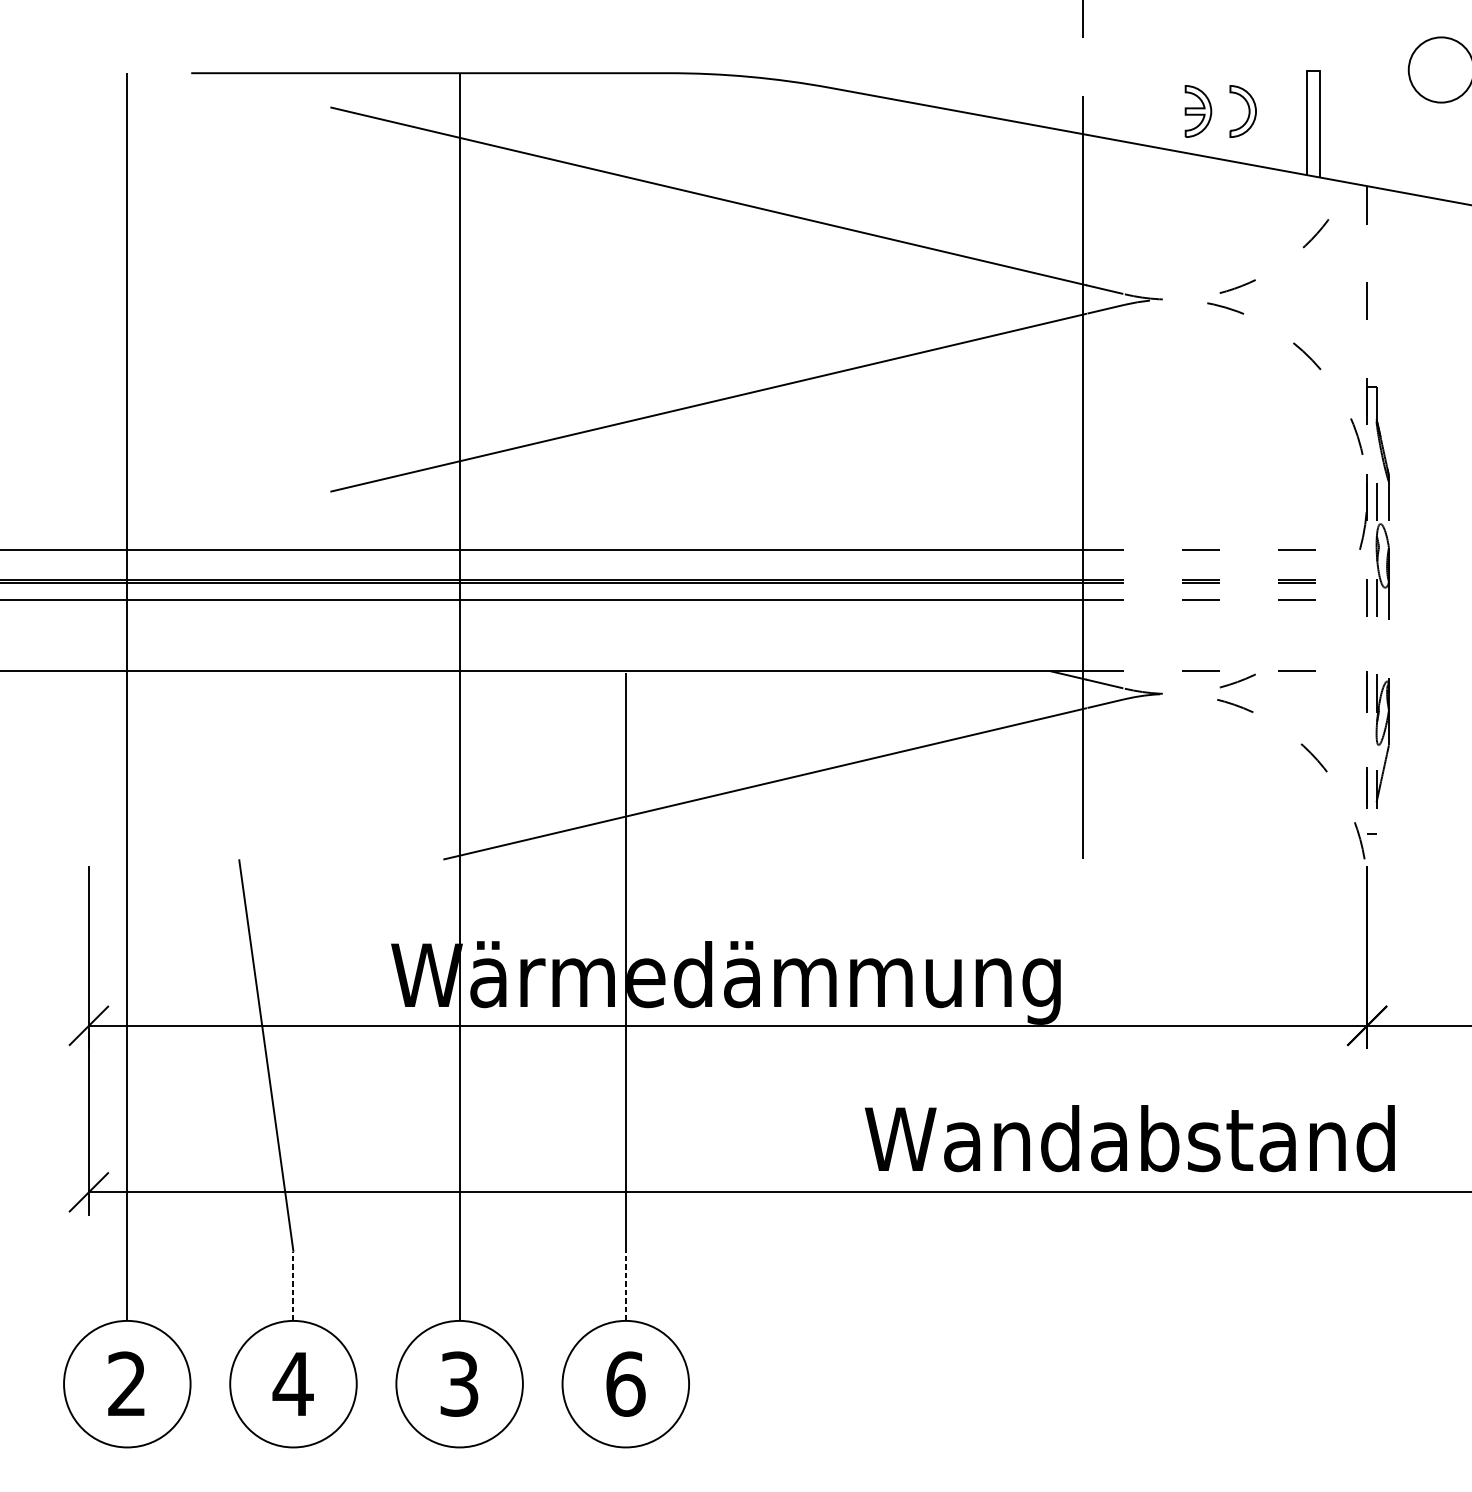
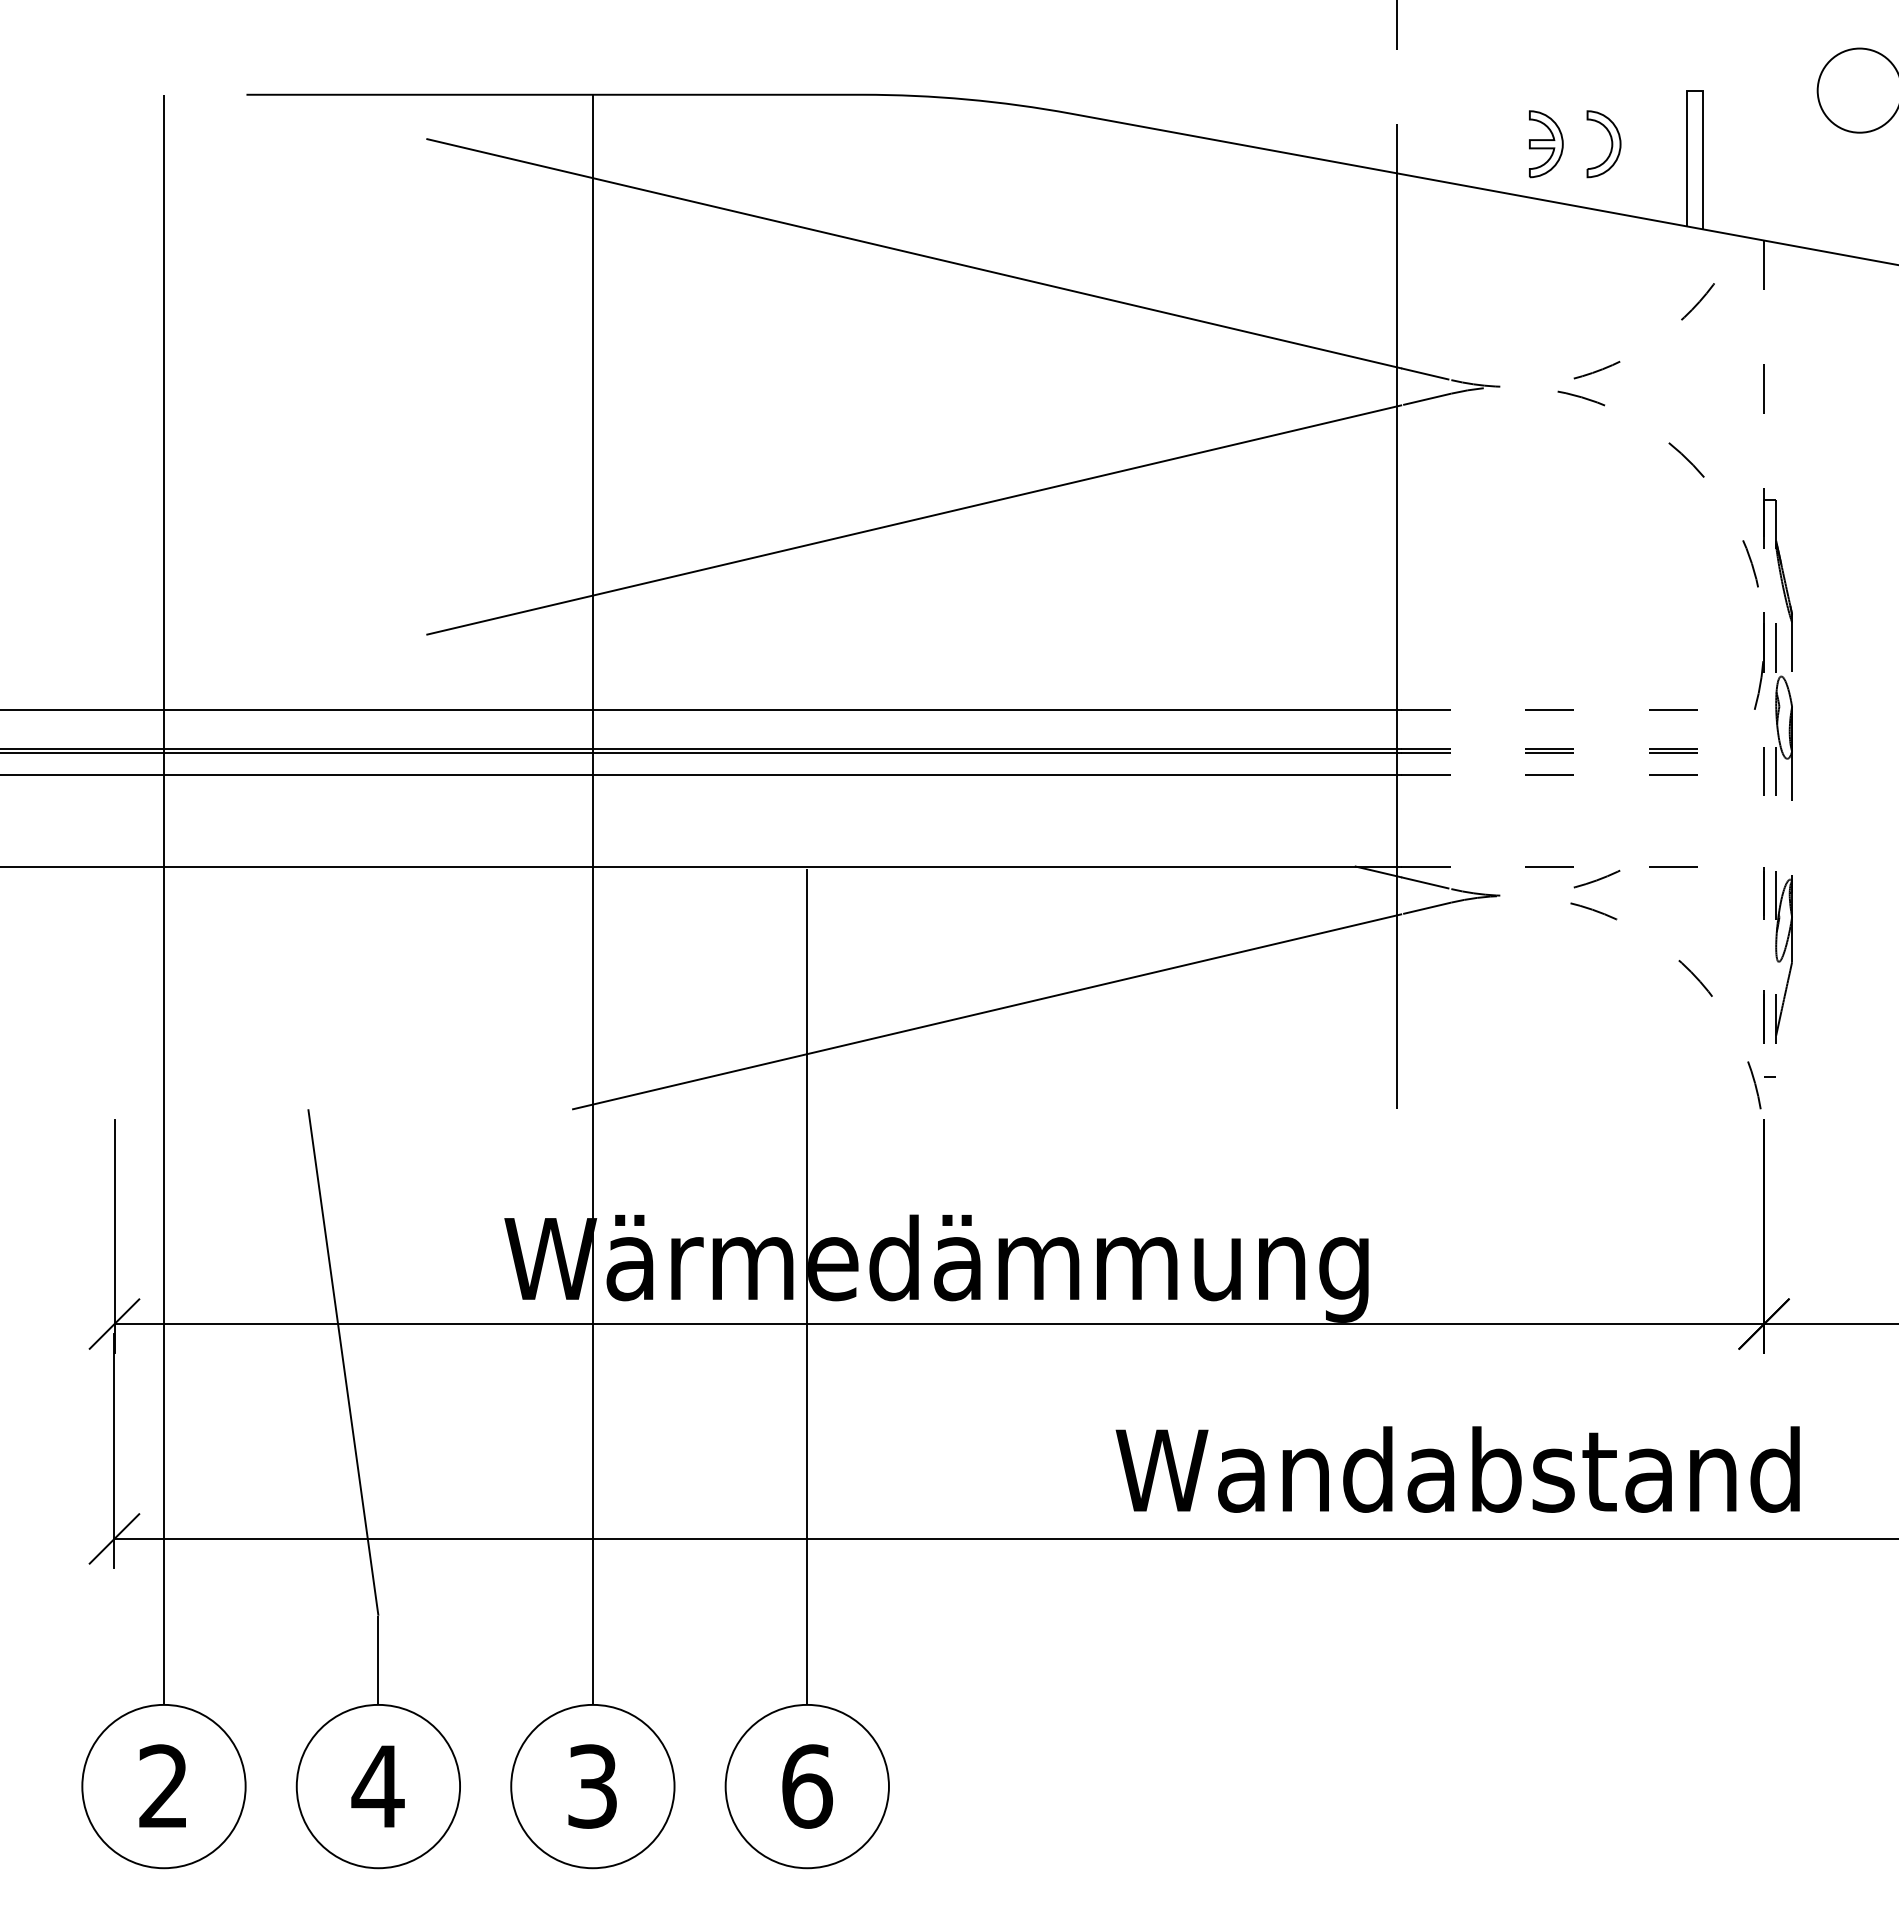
line: (293, 1286) -> (378, 1660), dashed -> solid
line: (625, 1286) -> (807, 1660), dashed -> solid

